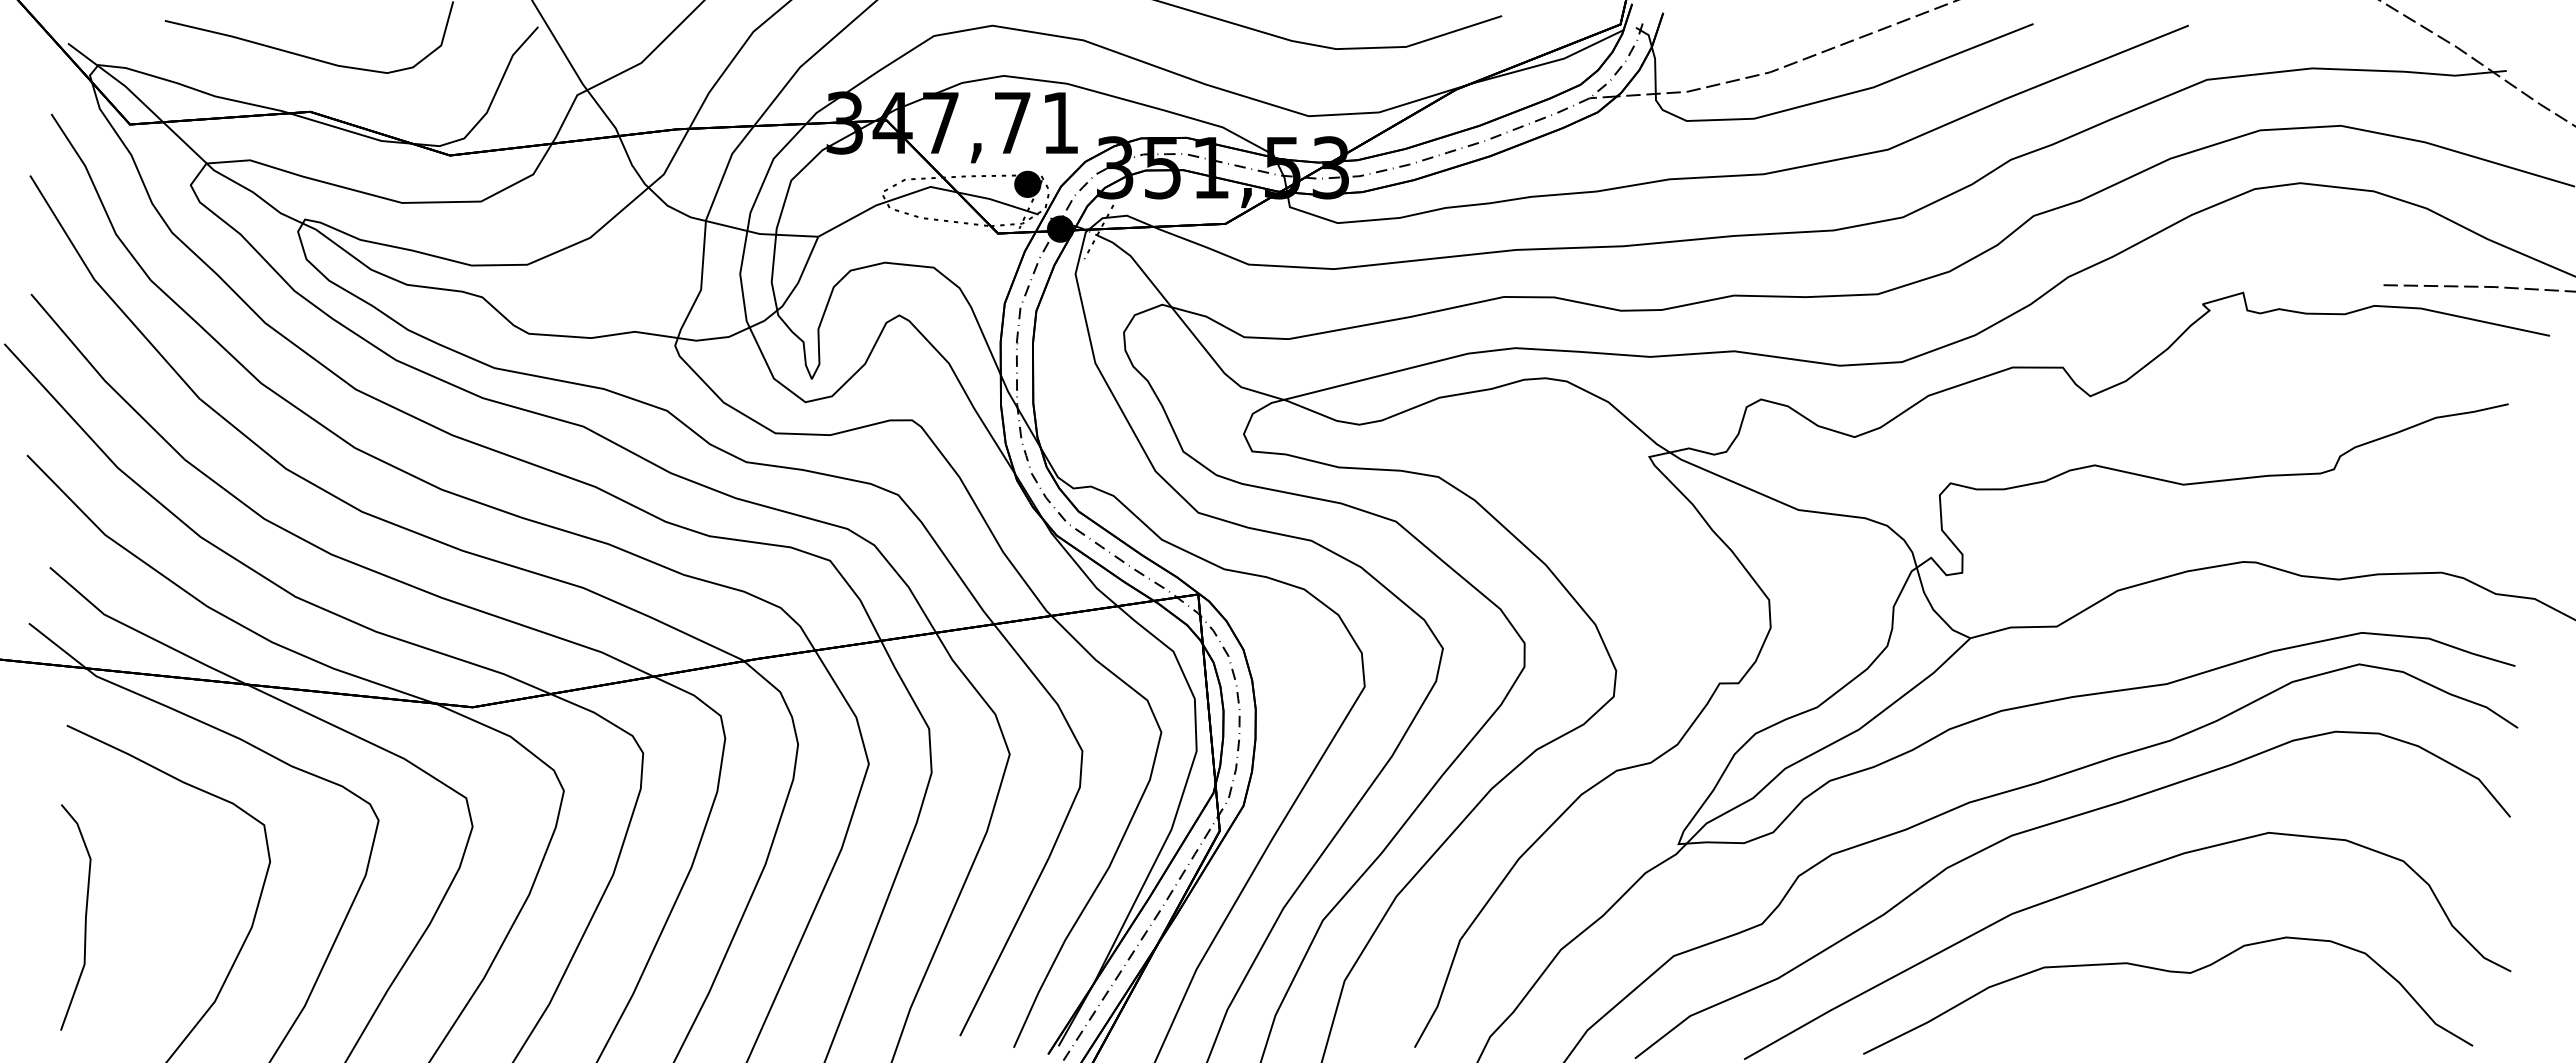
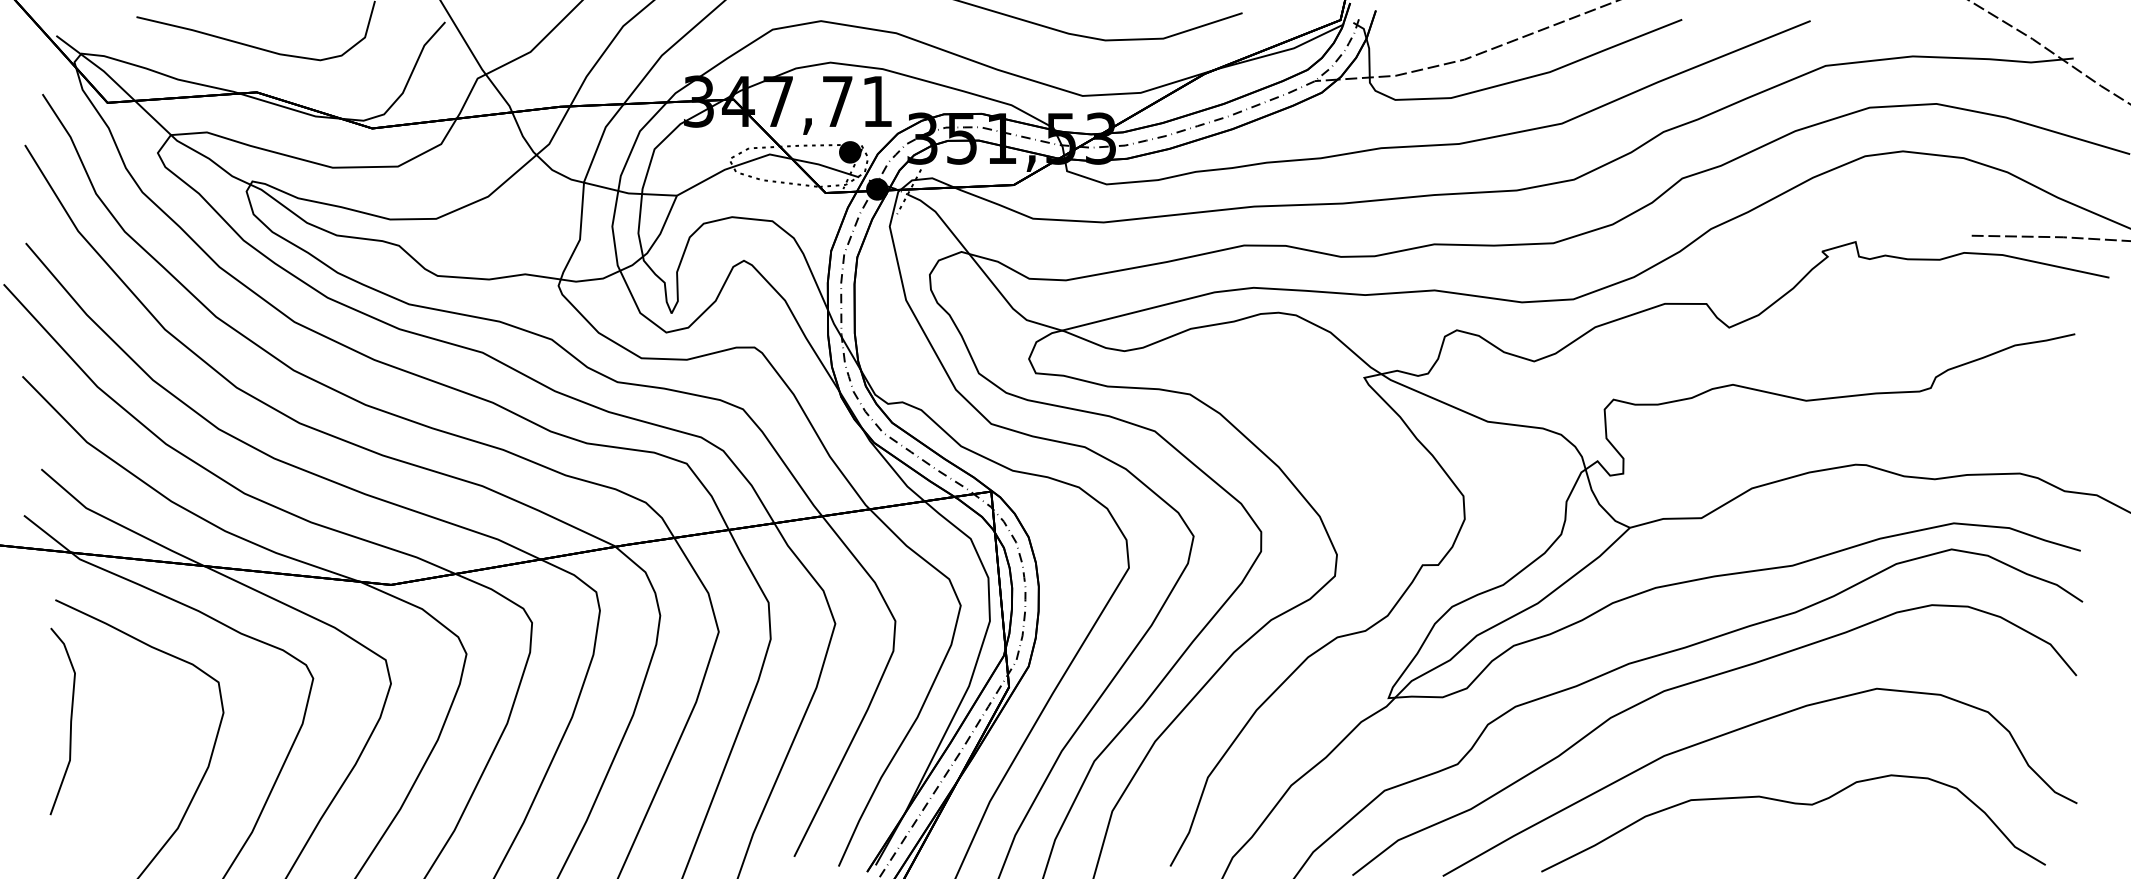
curve: (84, 921) -> (69, 724), moved

